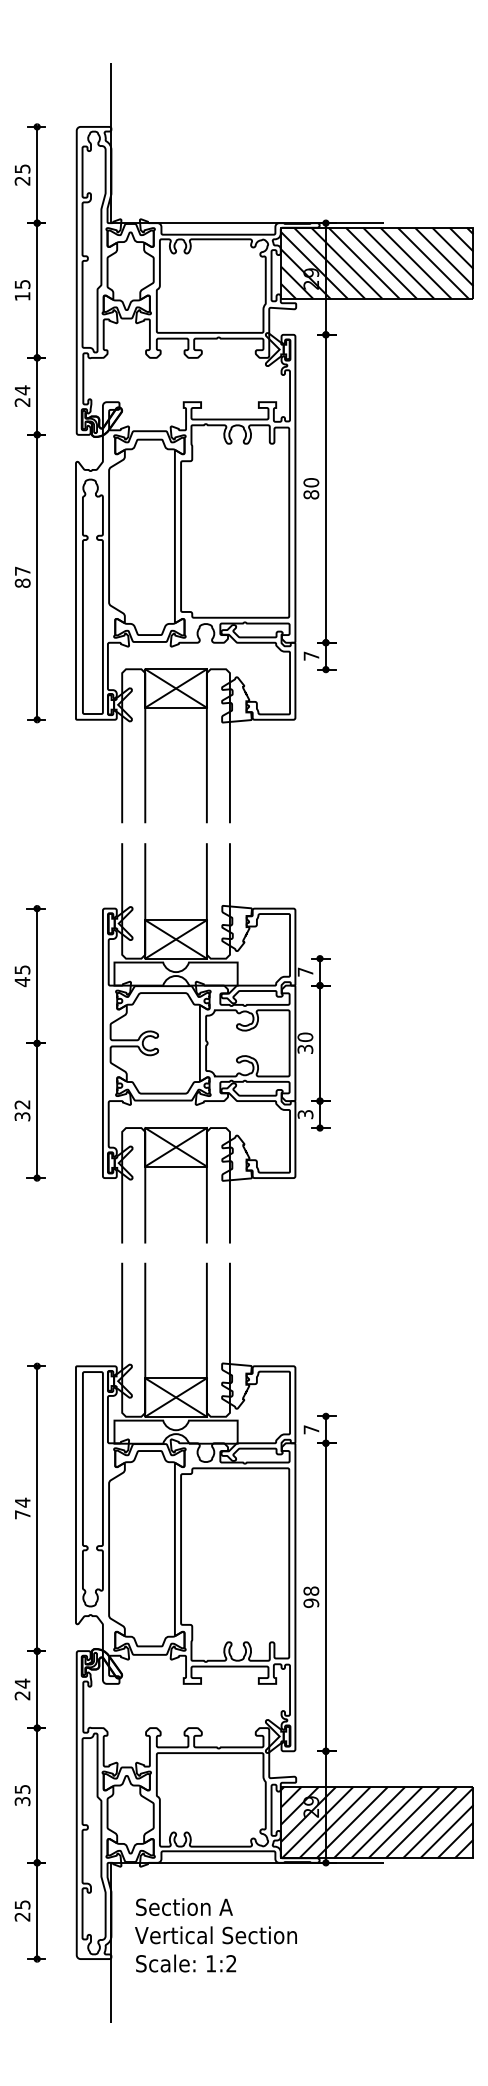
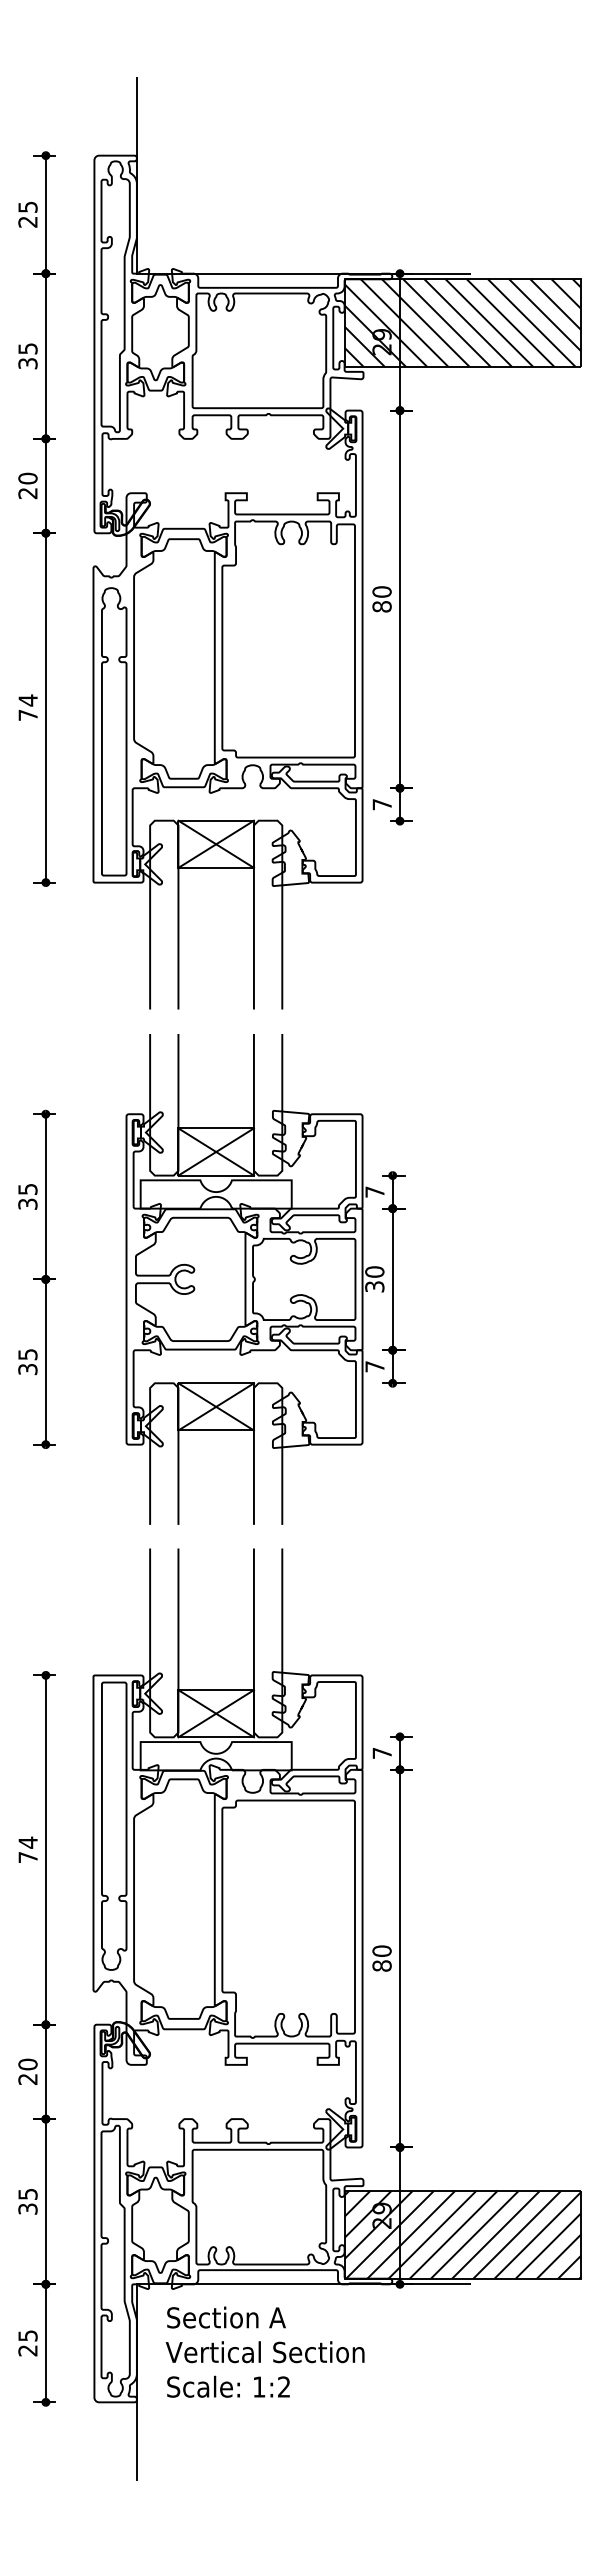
text: (22, 296) -> (27, 363), 15 -> 35
text: (22, 390) -> (27, 478), 24 -> 20
text: (22, 576) -> (27, 707), 87 -> 74
text: (22, 982) -> (27, 1204), 45 -> 35
text: (22, 1104) -> (27, 1354), 32 -> 35
text: (305, 1114) -> (374, 1366), 3 -> 7
text: (310, 1597) -> (381, 1958), 98 -> 80
text: (22, 1683) -> (27, 2064), 24 -> 20
text: (215, 1934) -> (264, 2351), moved

